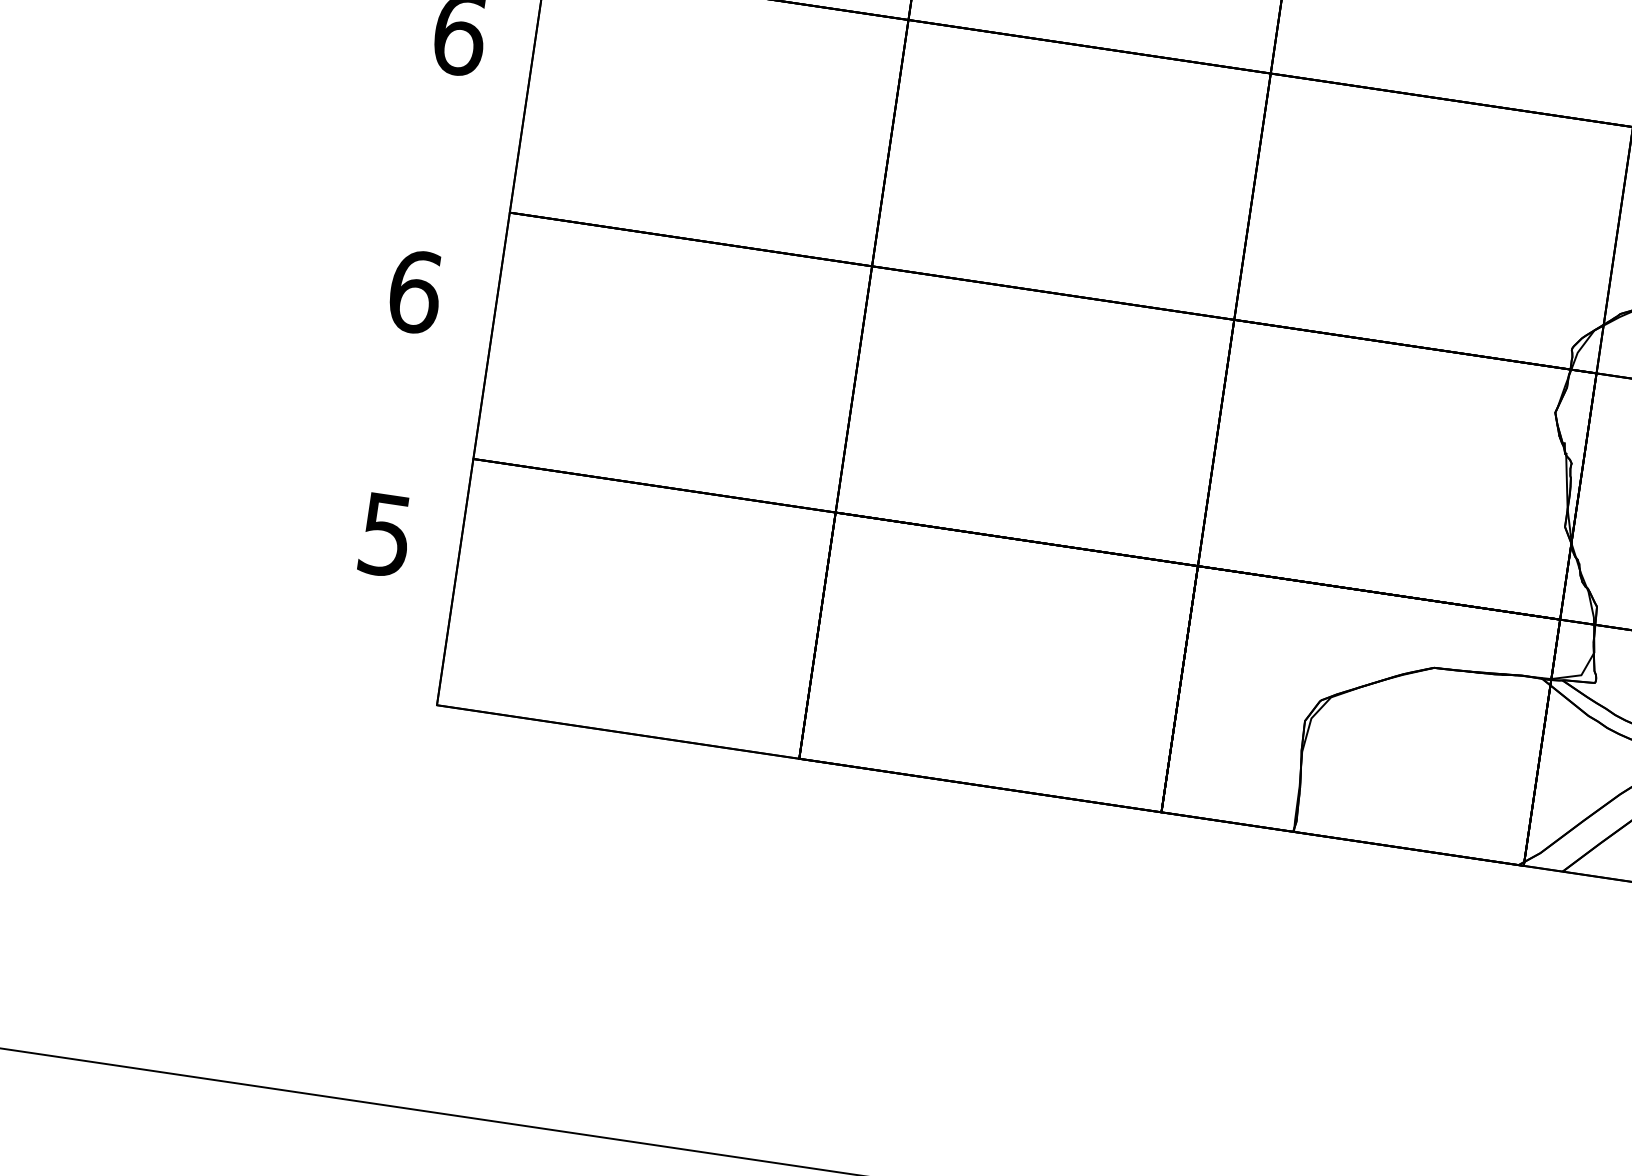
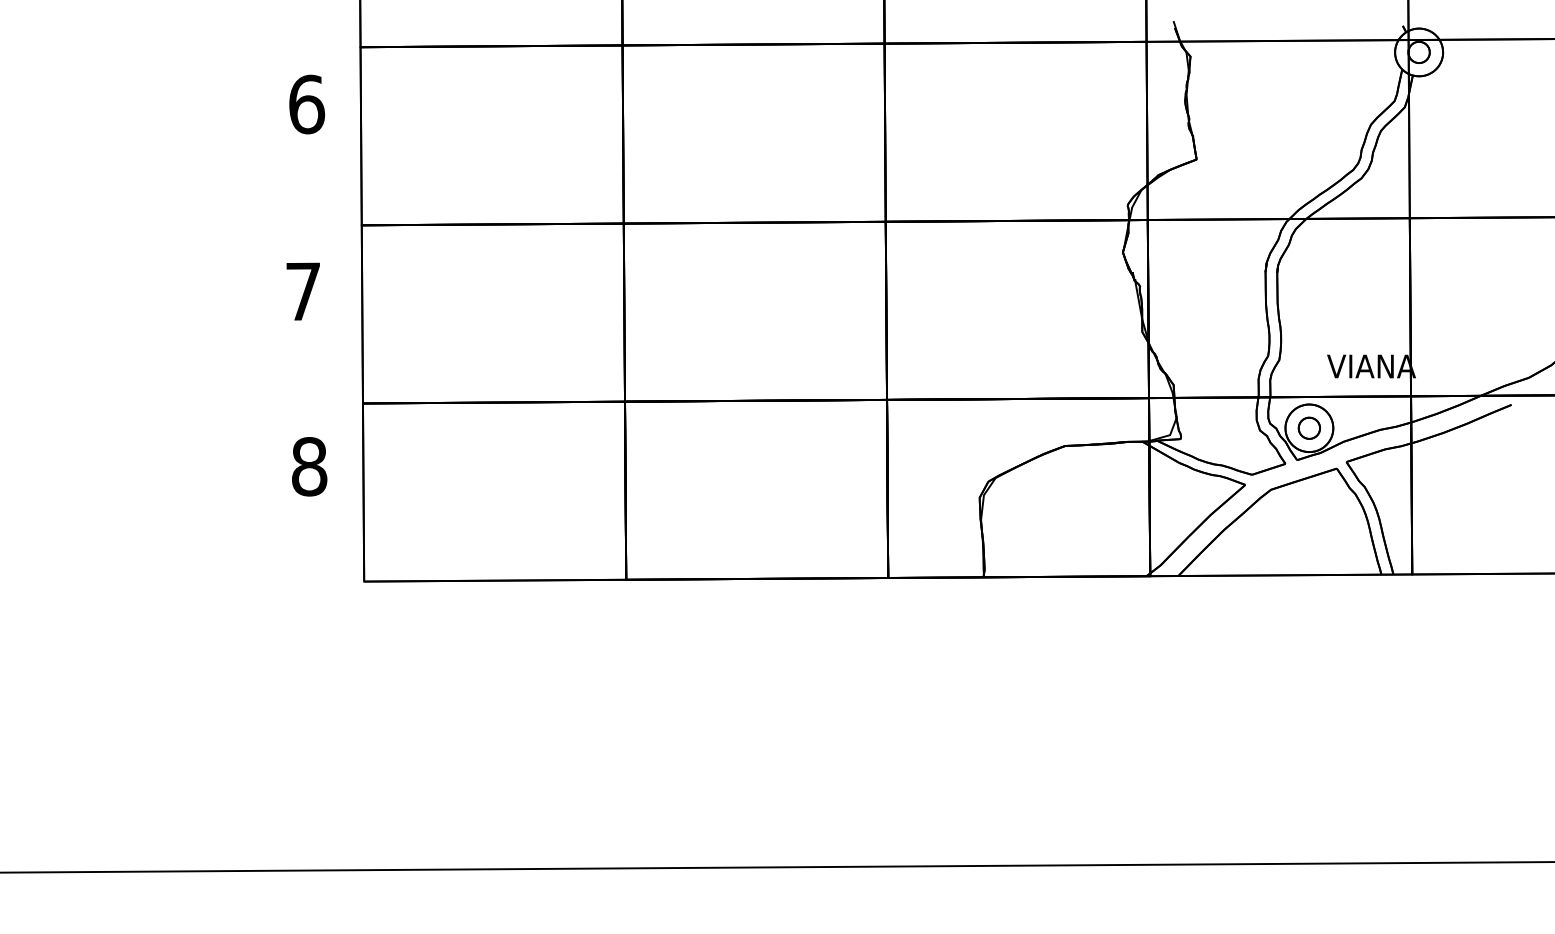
text: (415, 291) -> (303, 291), 6 -> 7
text: (386, 534) -> (309, 466), 5 -> 8

